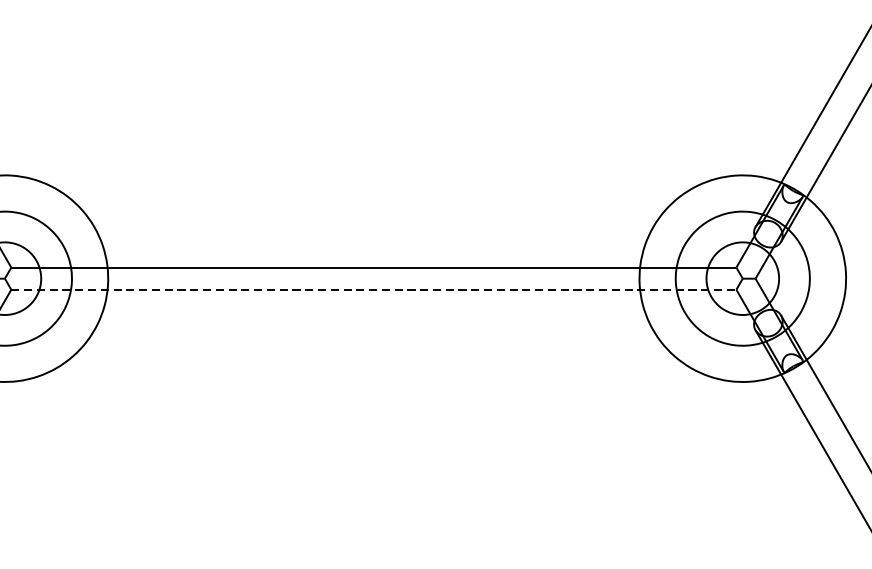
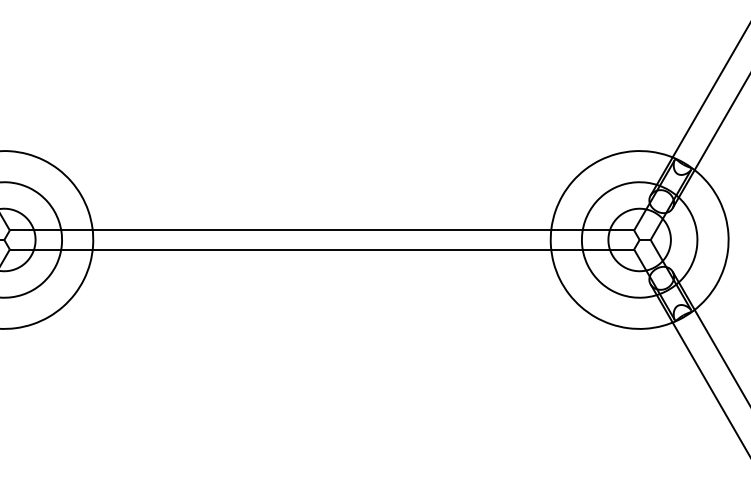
line: (374, 289) -> (322, 249), dashed -> solid

